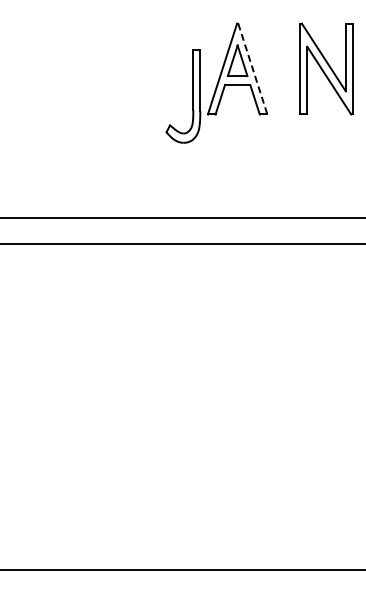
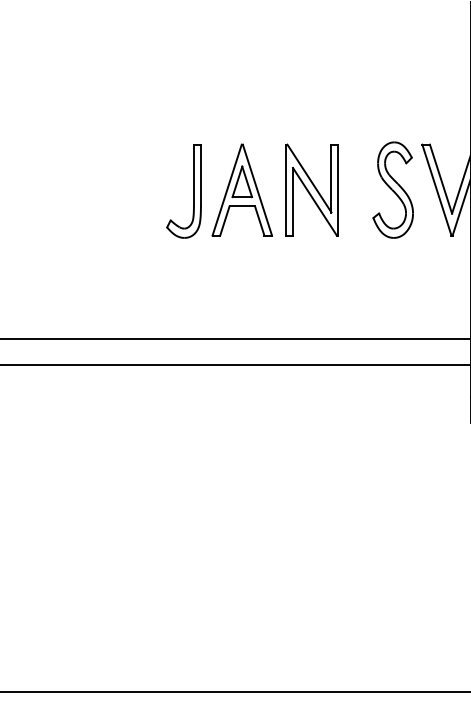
part: (325, 68) -> (311, 189), moved
line: (252, 69) -> (257, 190), dashed -> solid
part: (192, 96) -> (193, 191), moved

